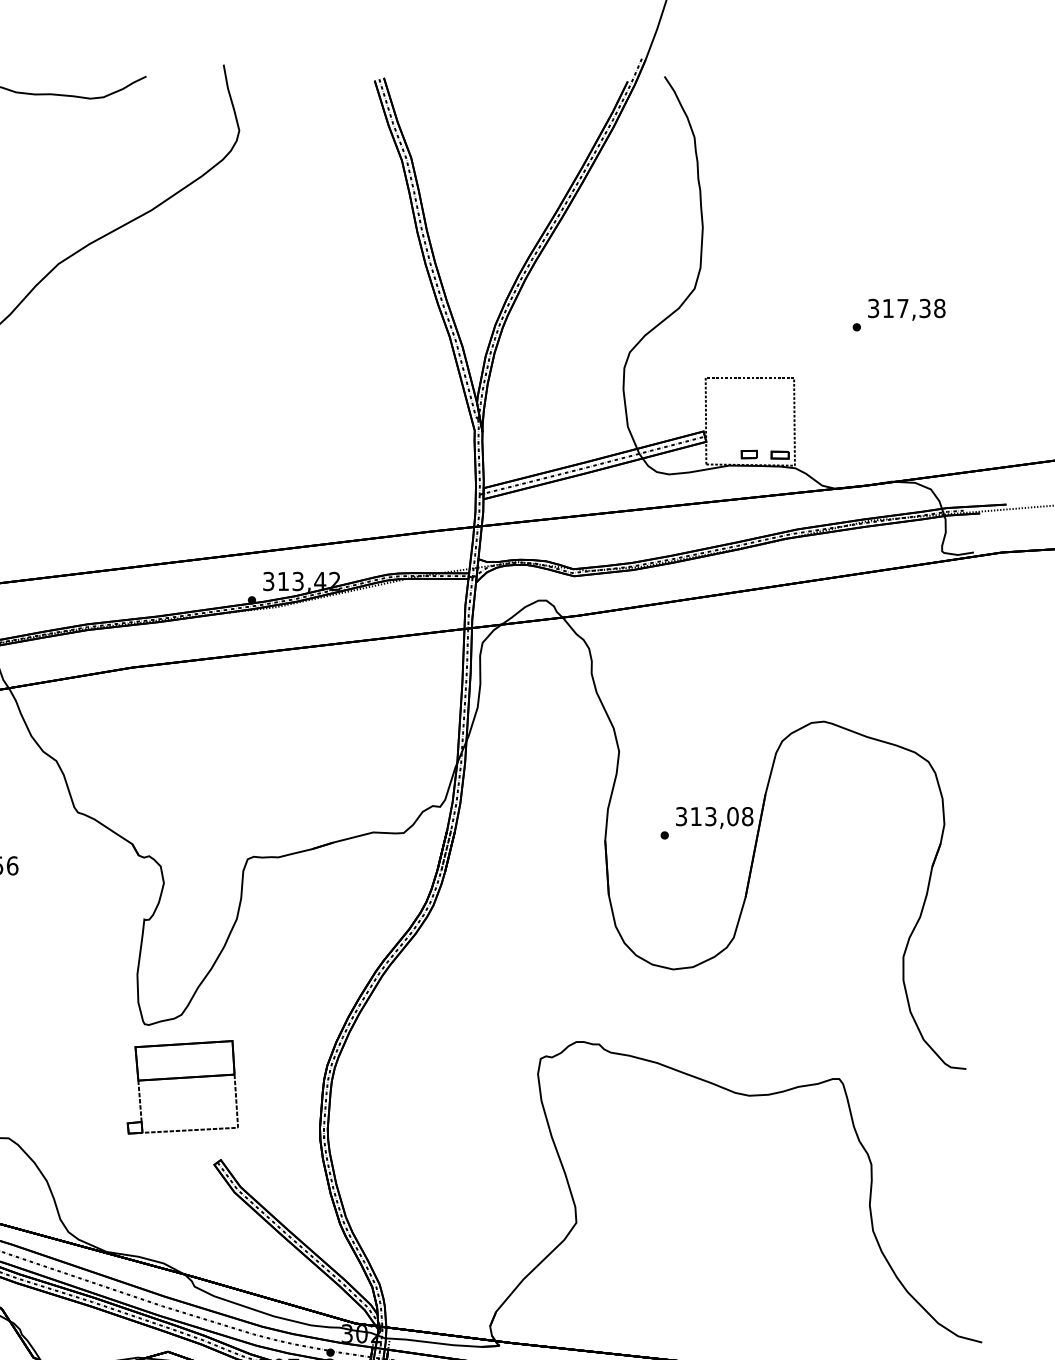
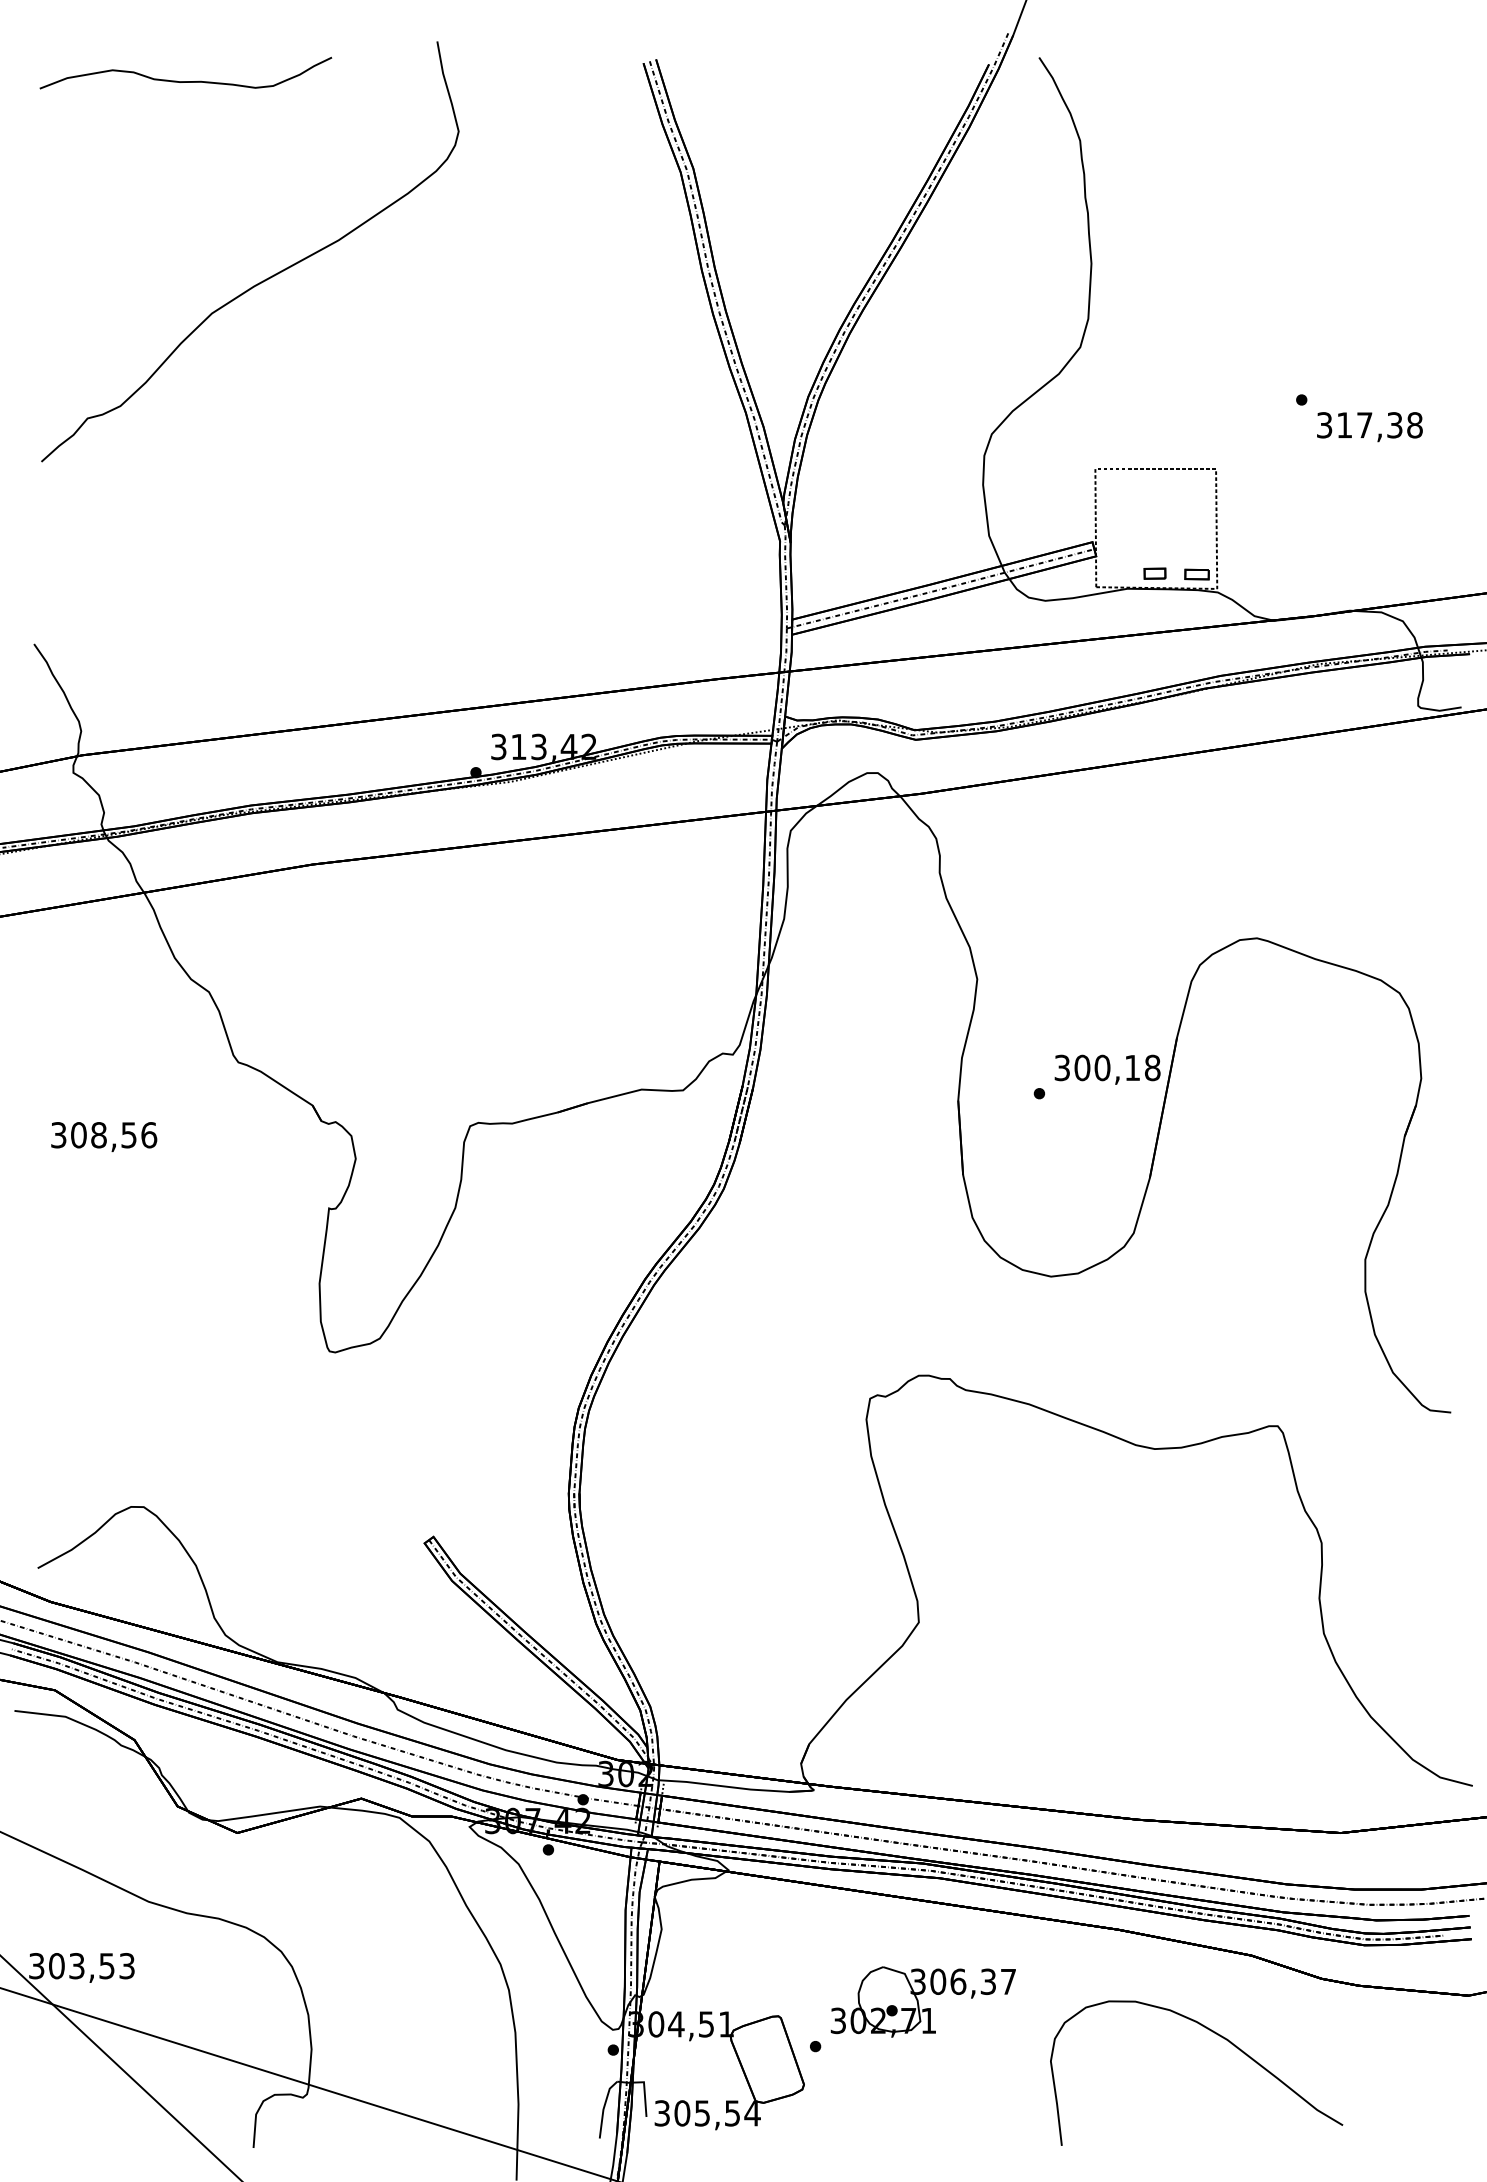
text: (906, 310) -> (1369, 427), moved
text: (714, 816) -> (1107, 1067), 313,08 -> 300,18
part: (182, 1078) -> (381, 1425), removed

